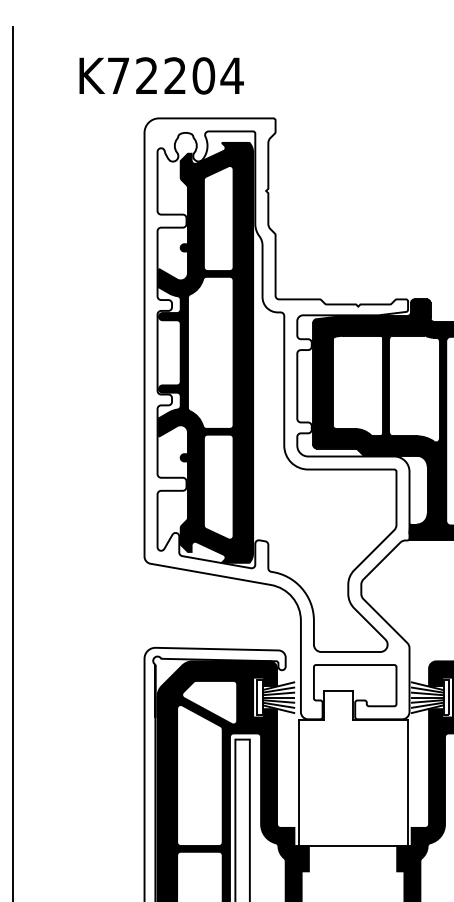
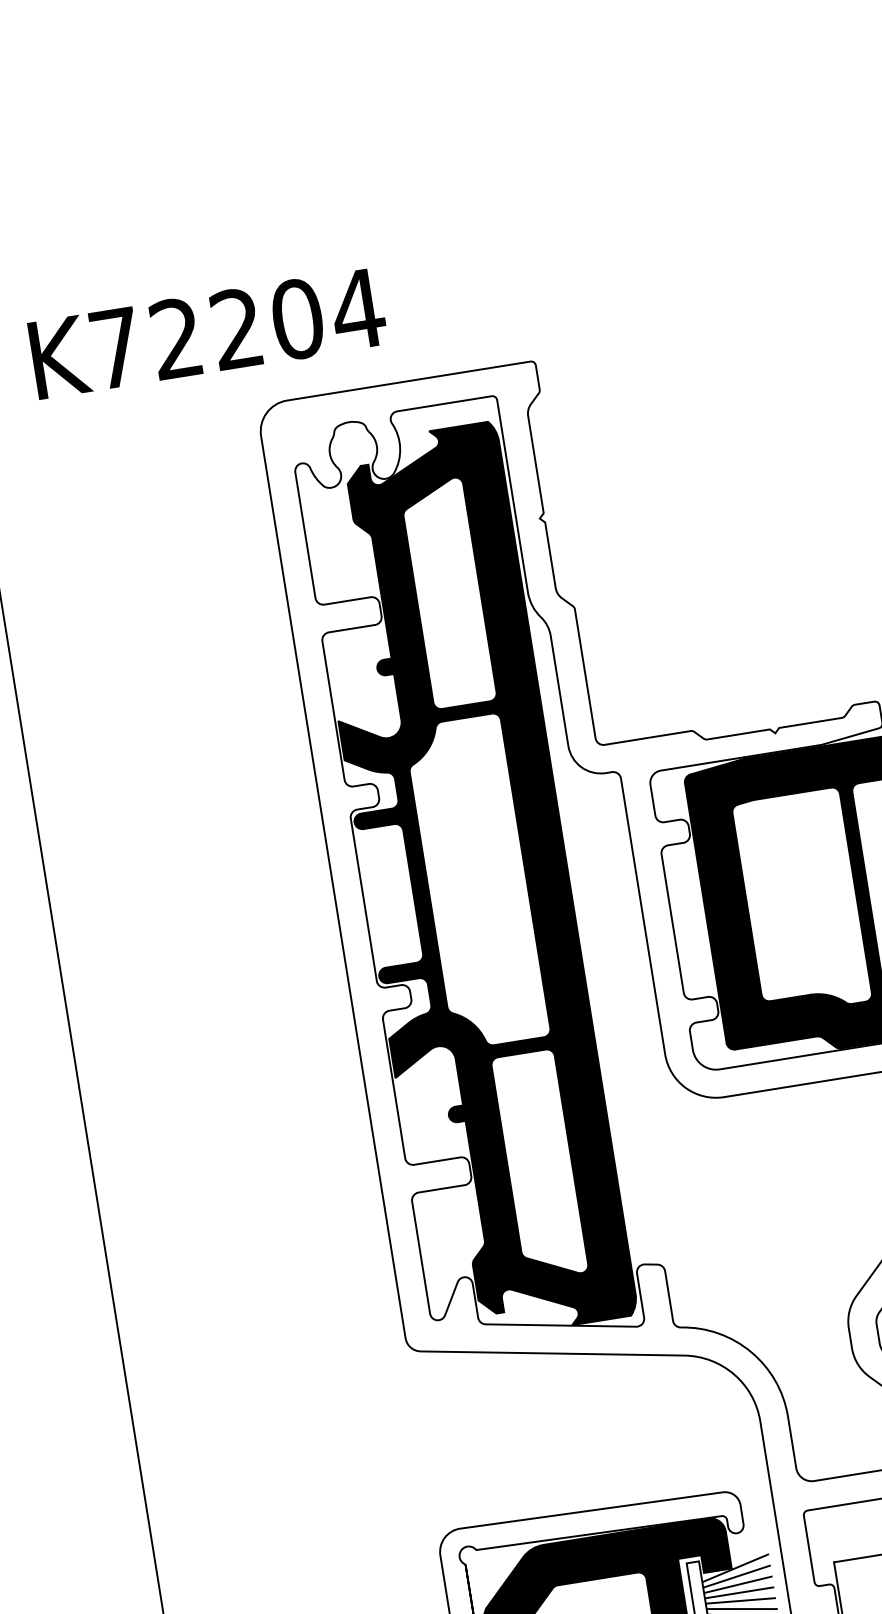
text: (161, 75) -> (207, 332), moved

